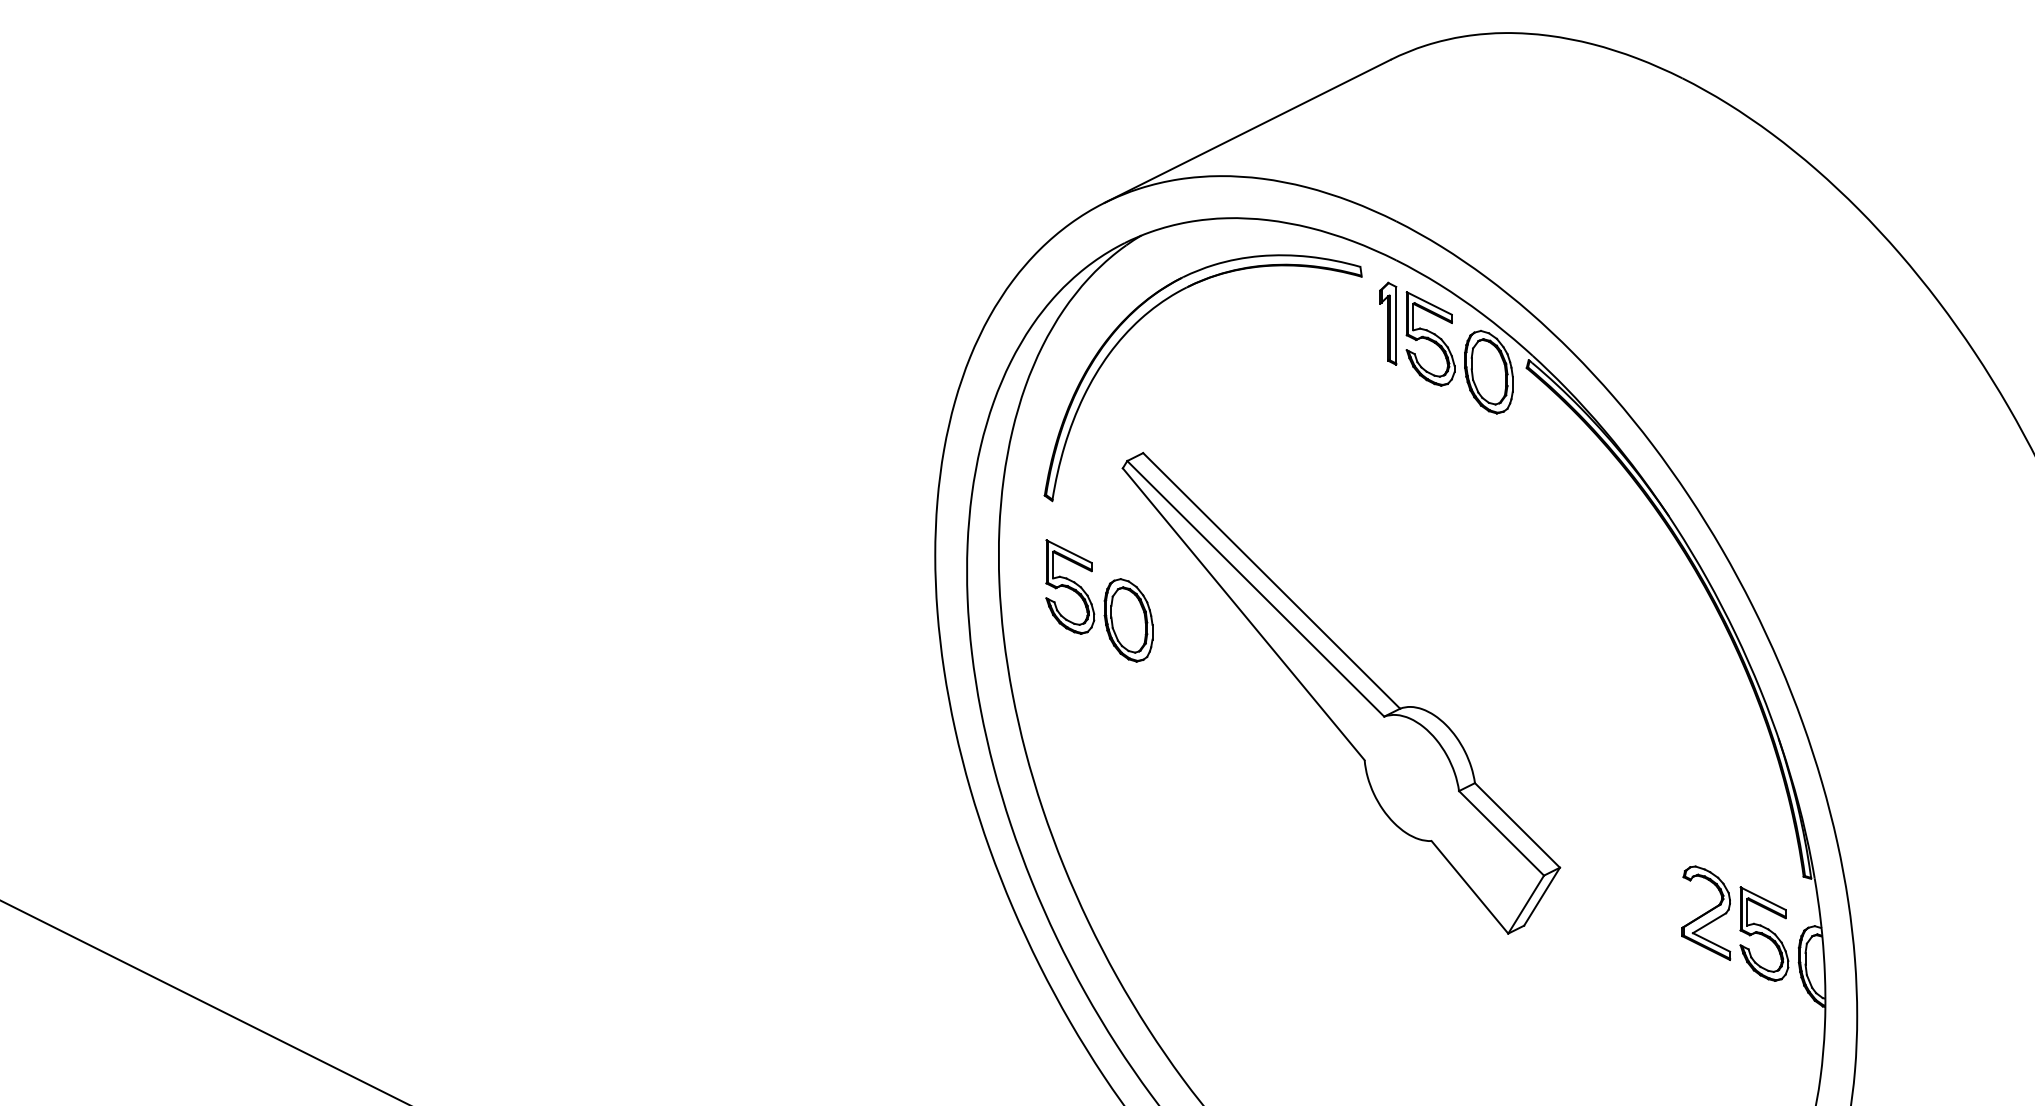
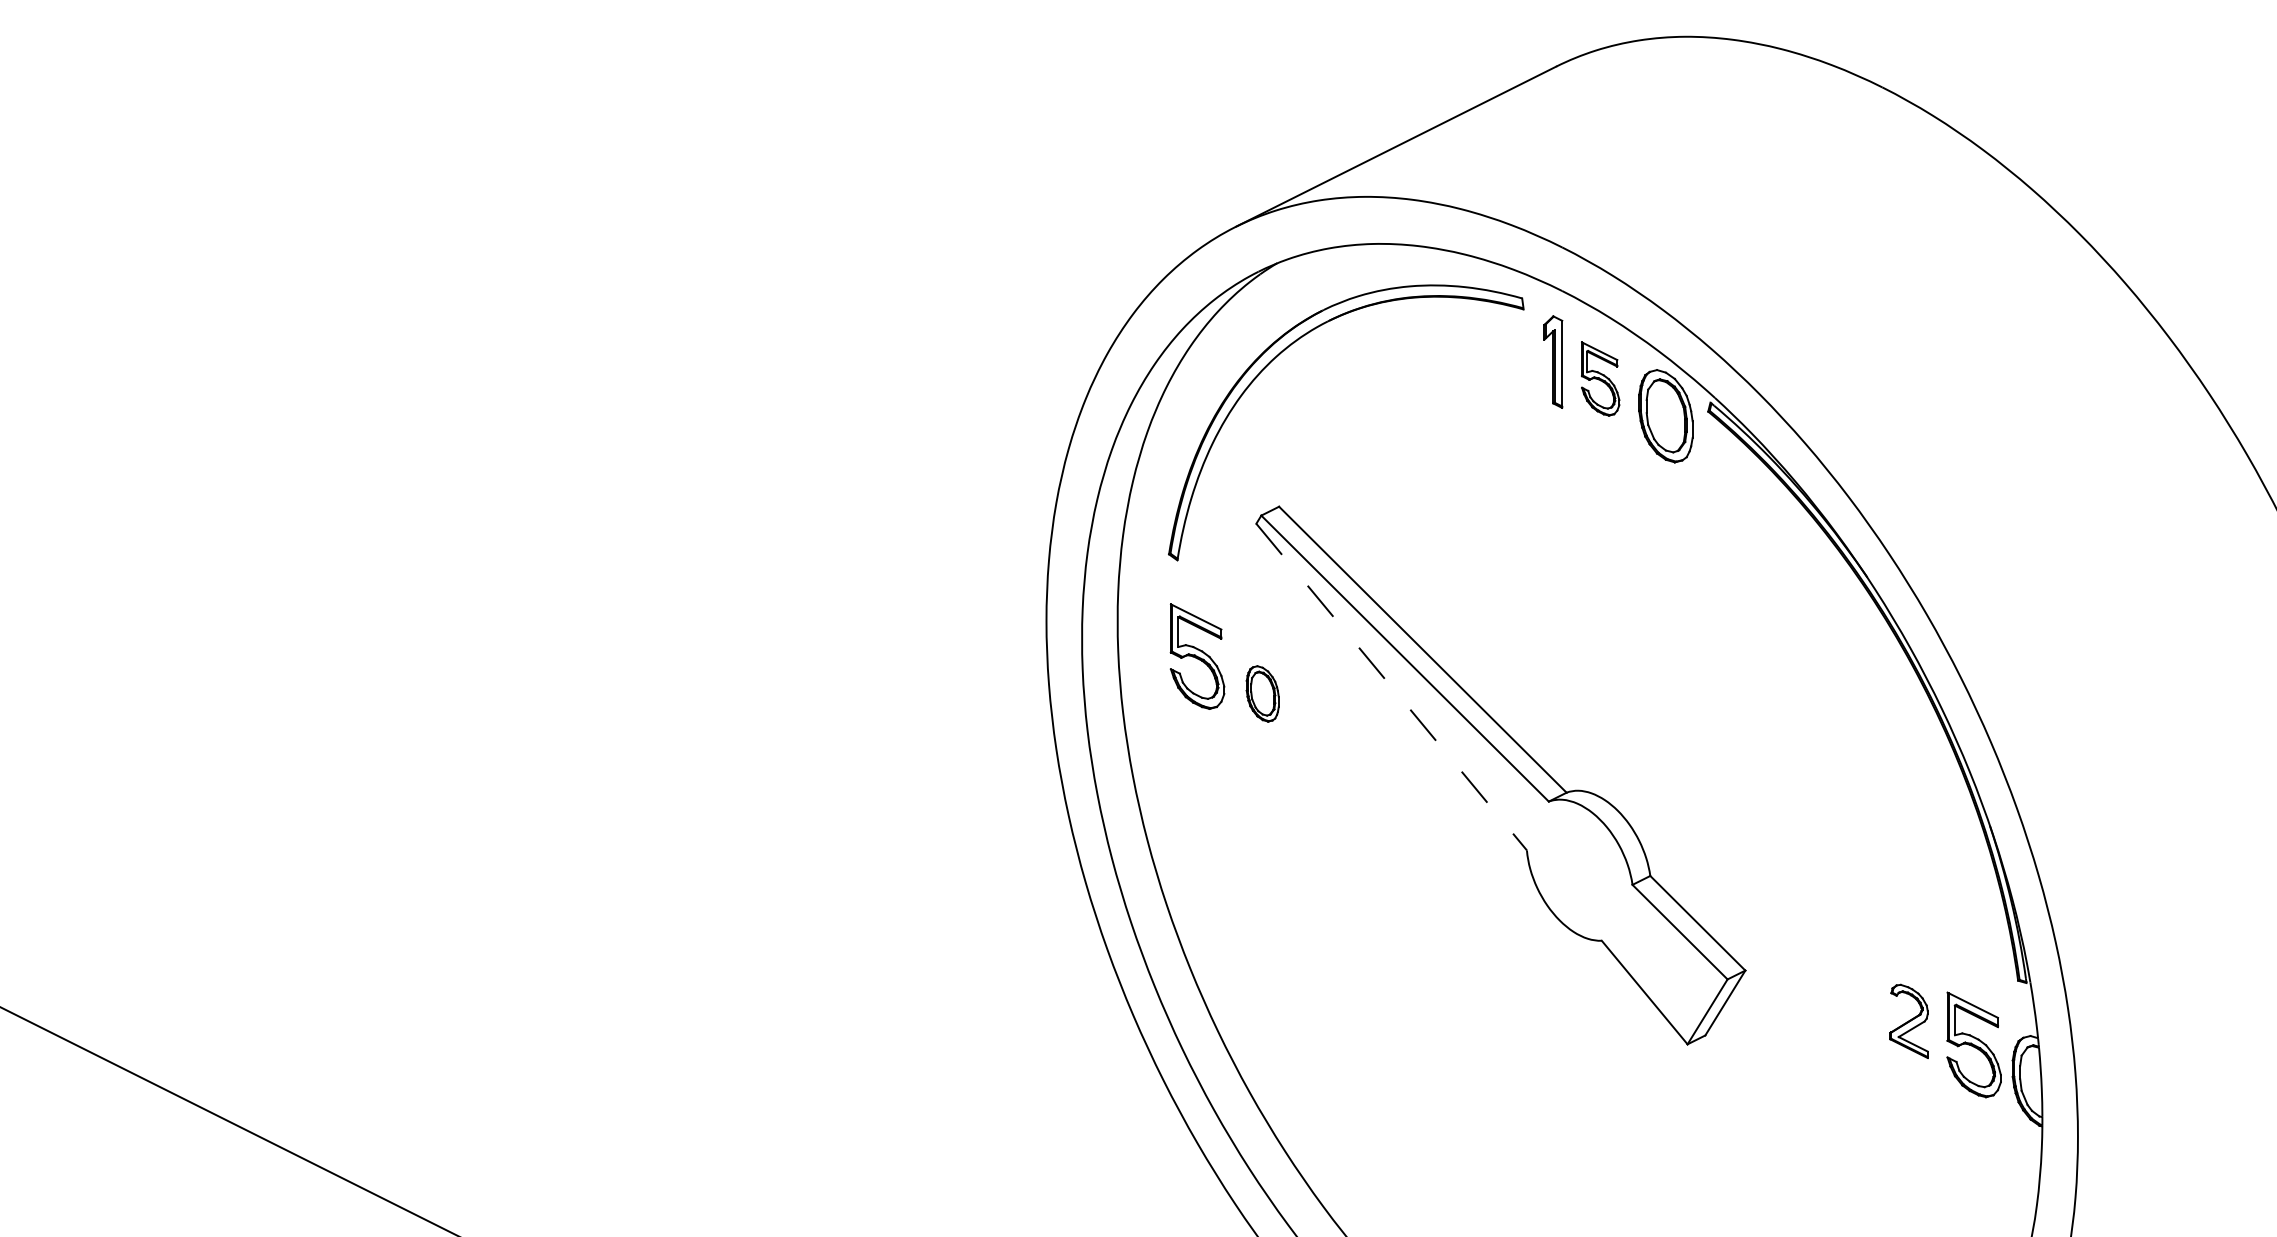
part: (1430, 338) -> (1600, 378), size x0.7
line: (1243, 614) -> (1391, 687), solid -> dashed
part: (1128, 620) -> (1262, 694), size x0.6
part: (1706, 912) -> (1909, 1020), size x0.7

